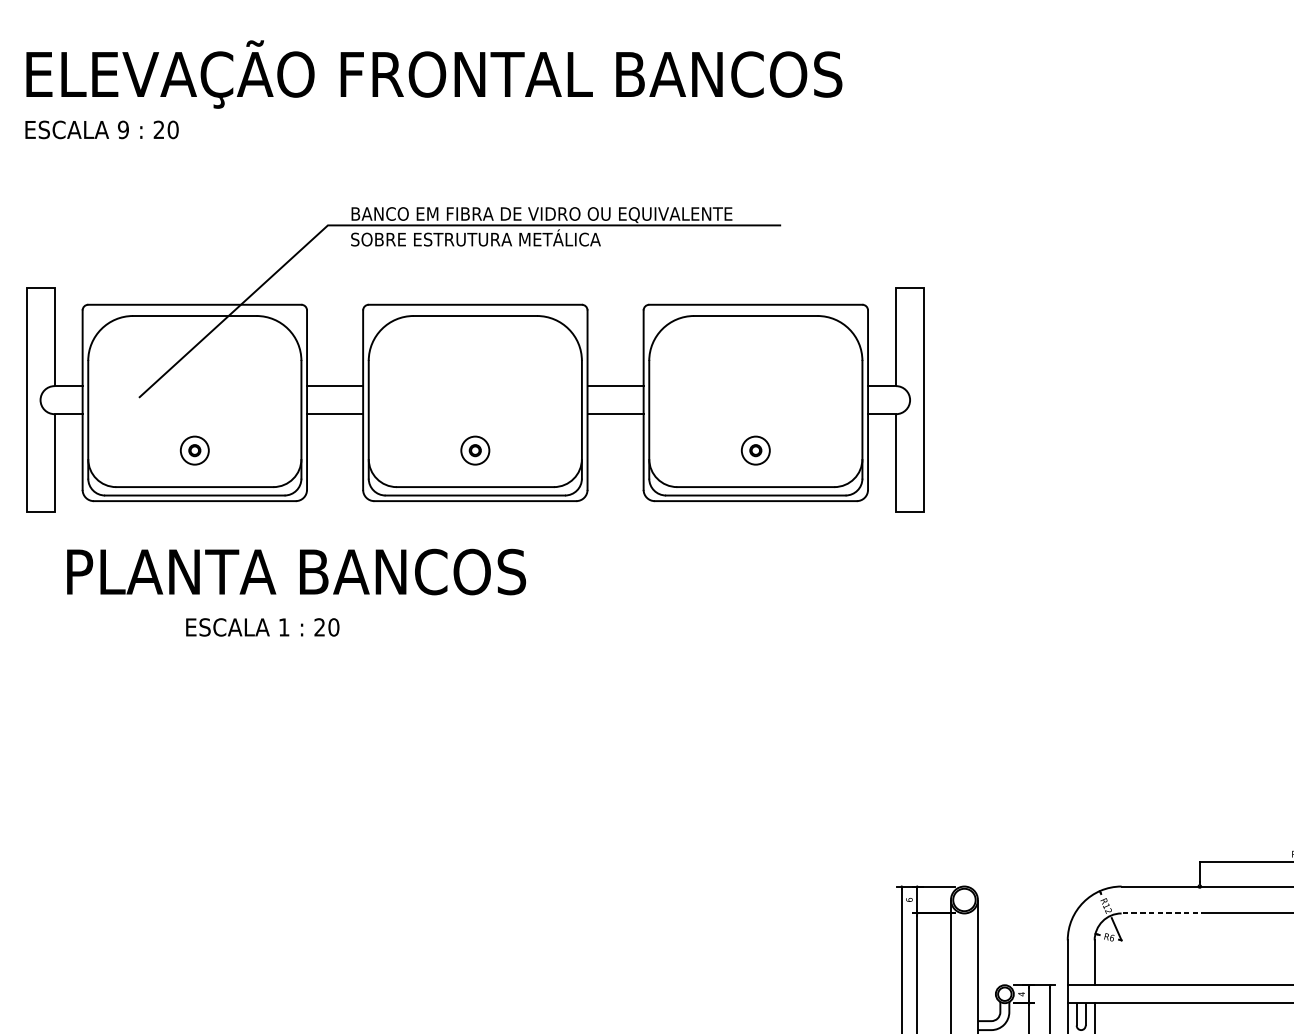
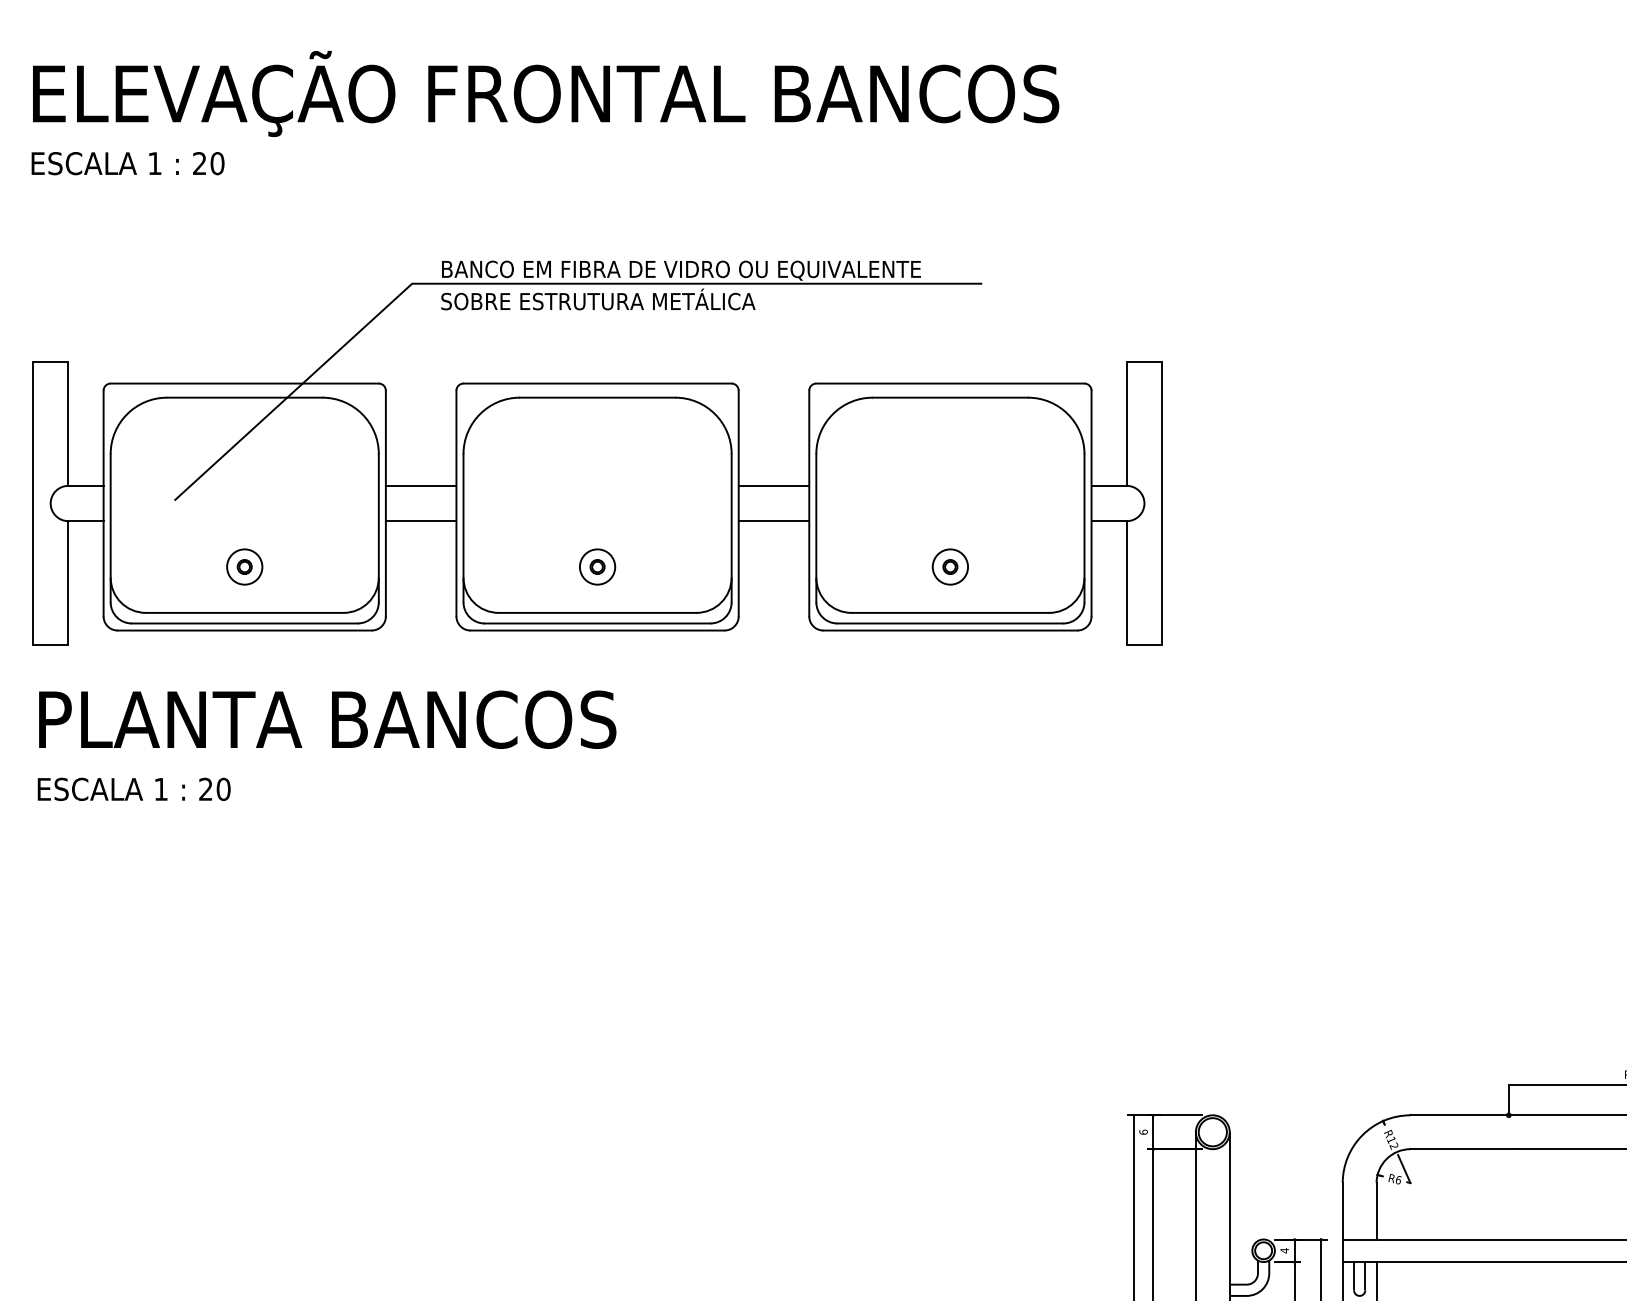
text: (123, 129) -> (154, 163), 9 -> 1
text: (296, 571) -> (327, 719), moved
text: (262, 626) -> (133, 788), moved
line: (1164, 913) -> (1464, 1149), dashed -> solid

